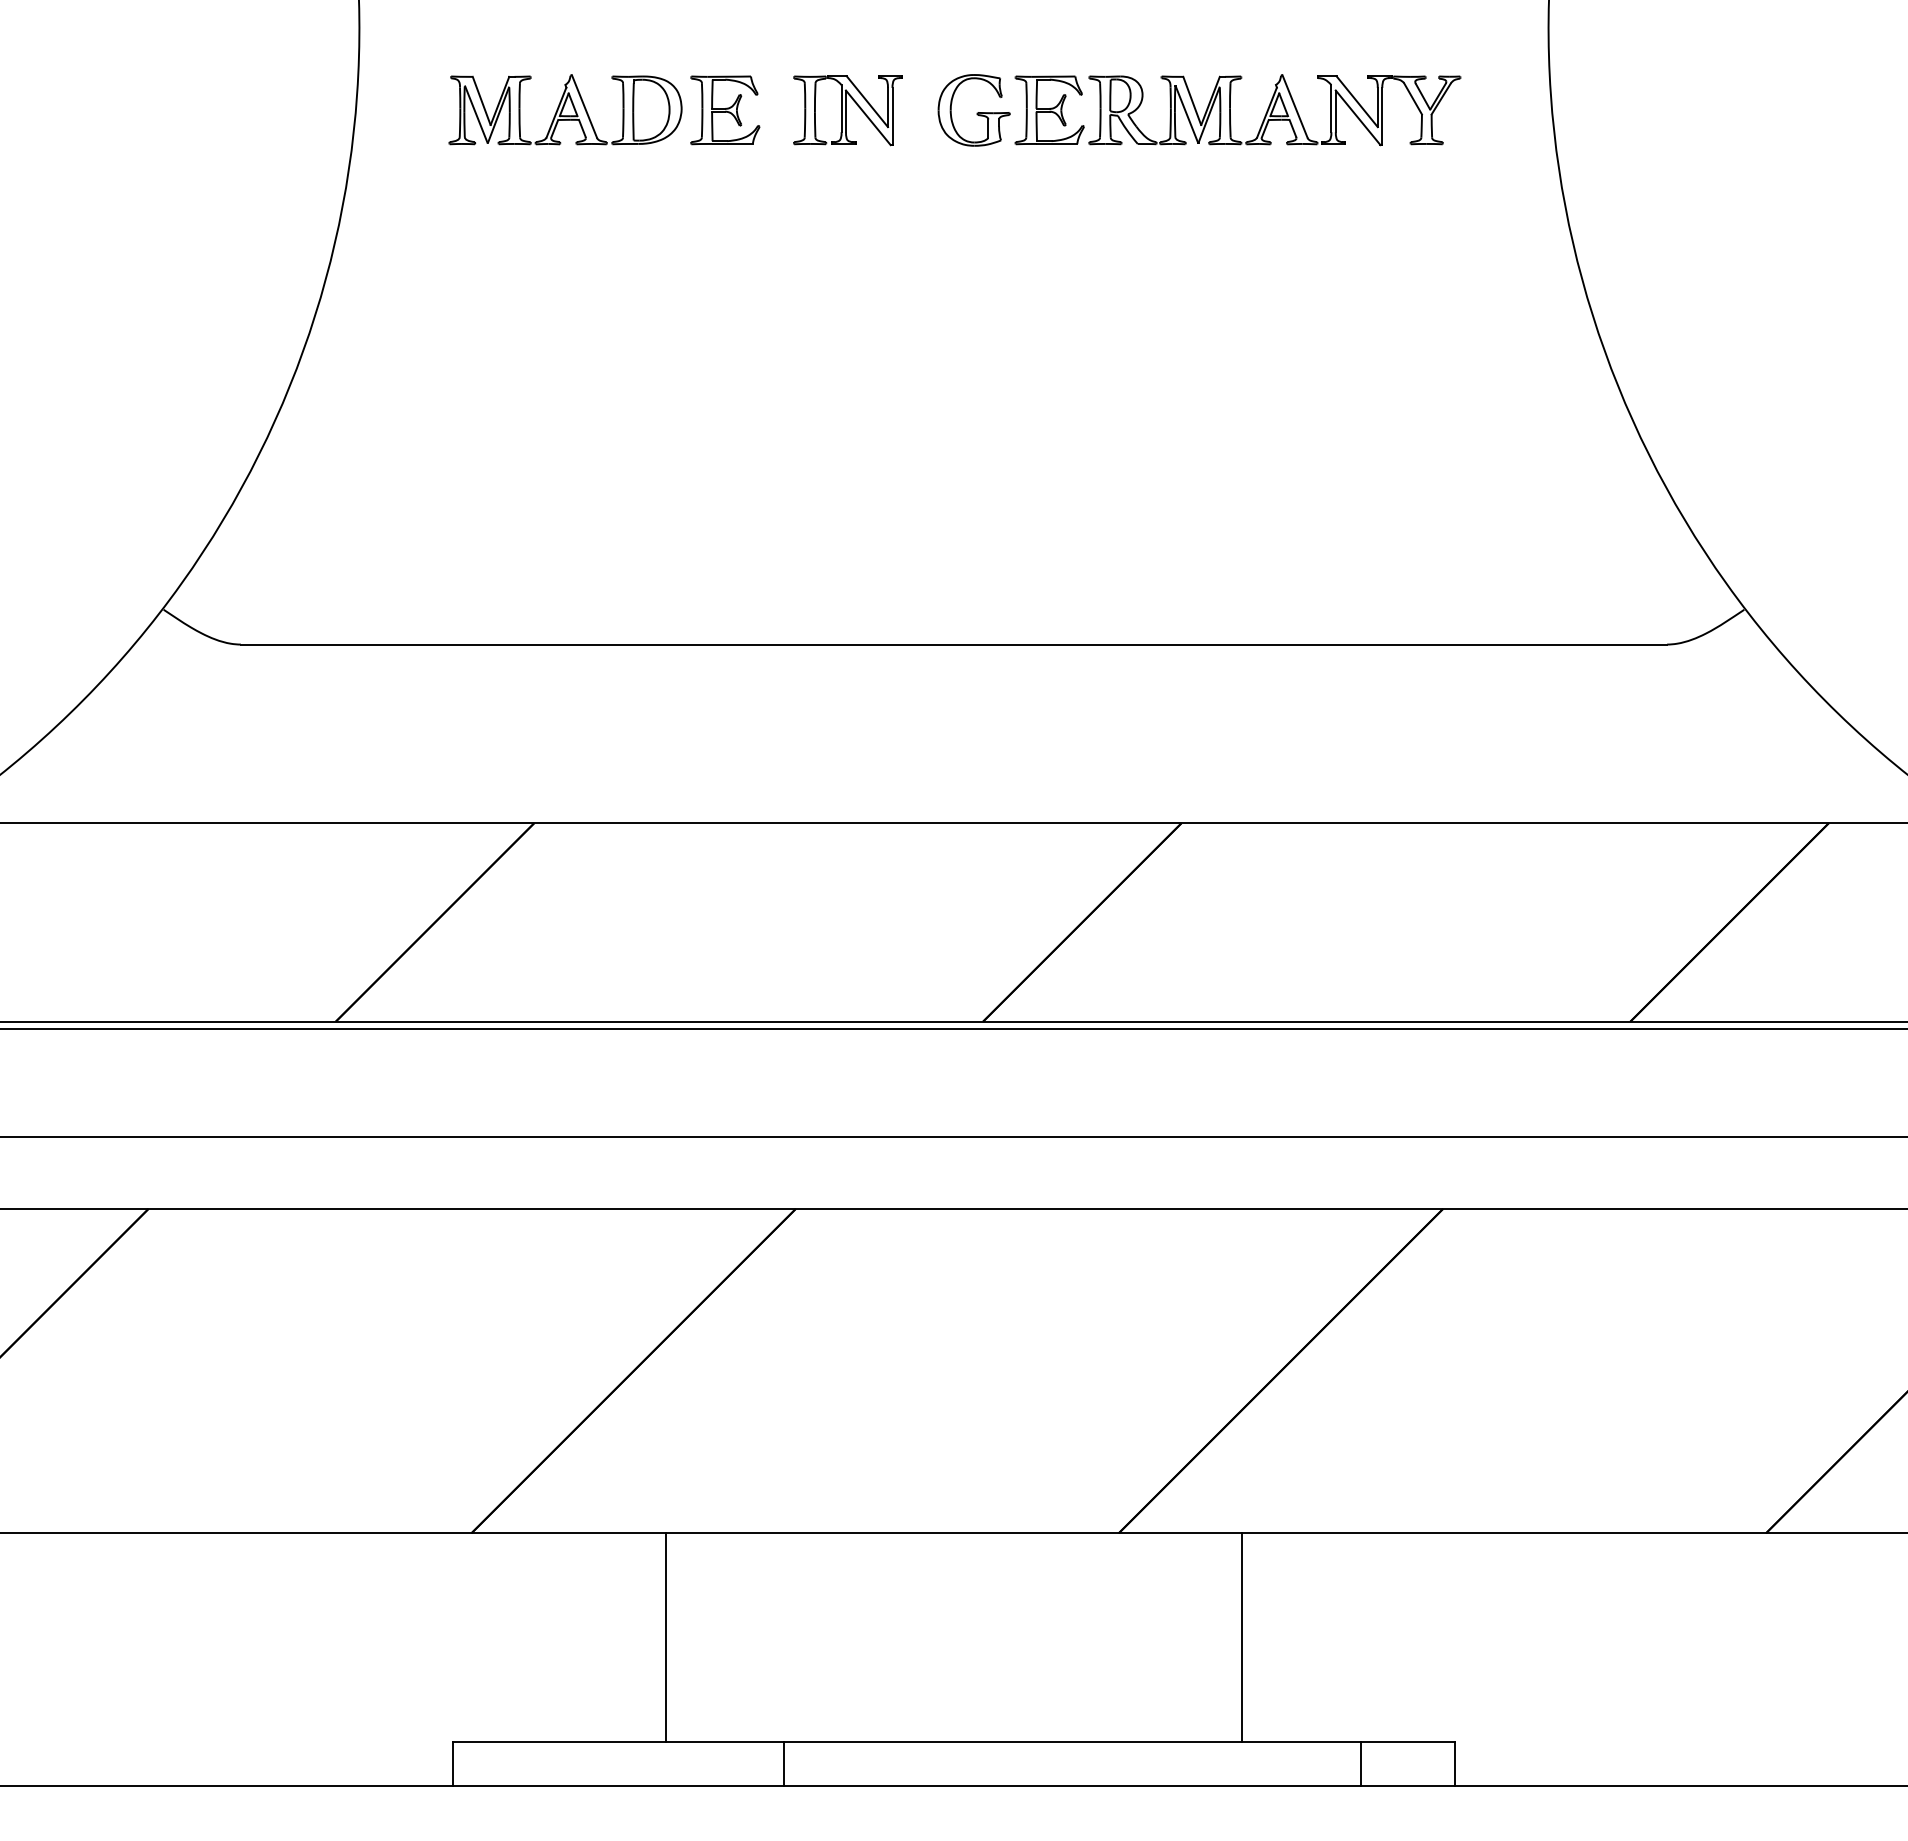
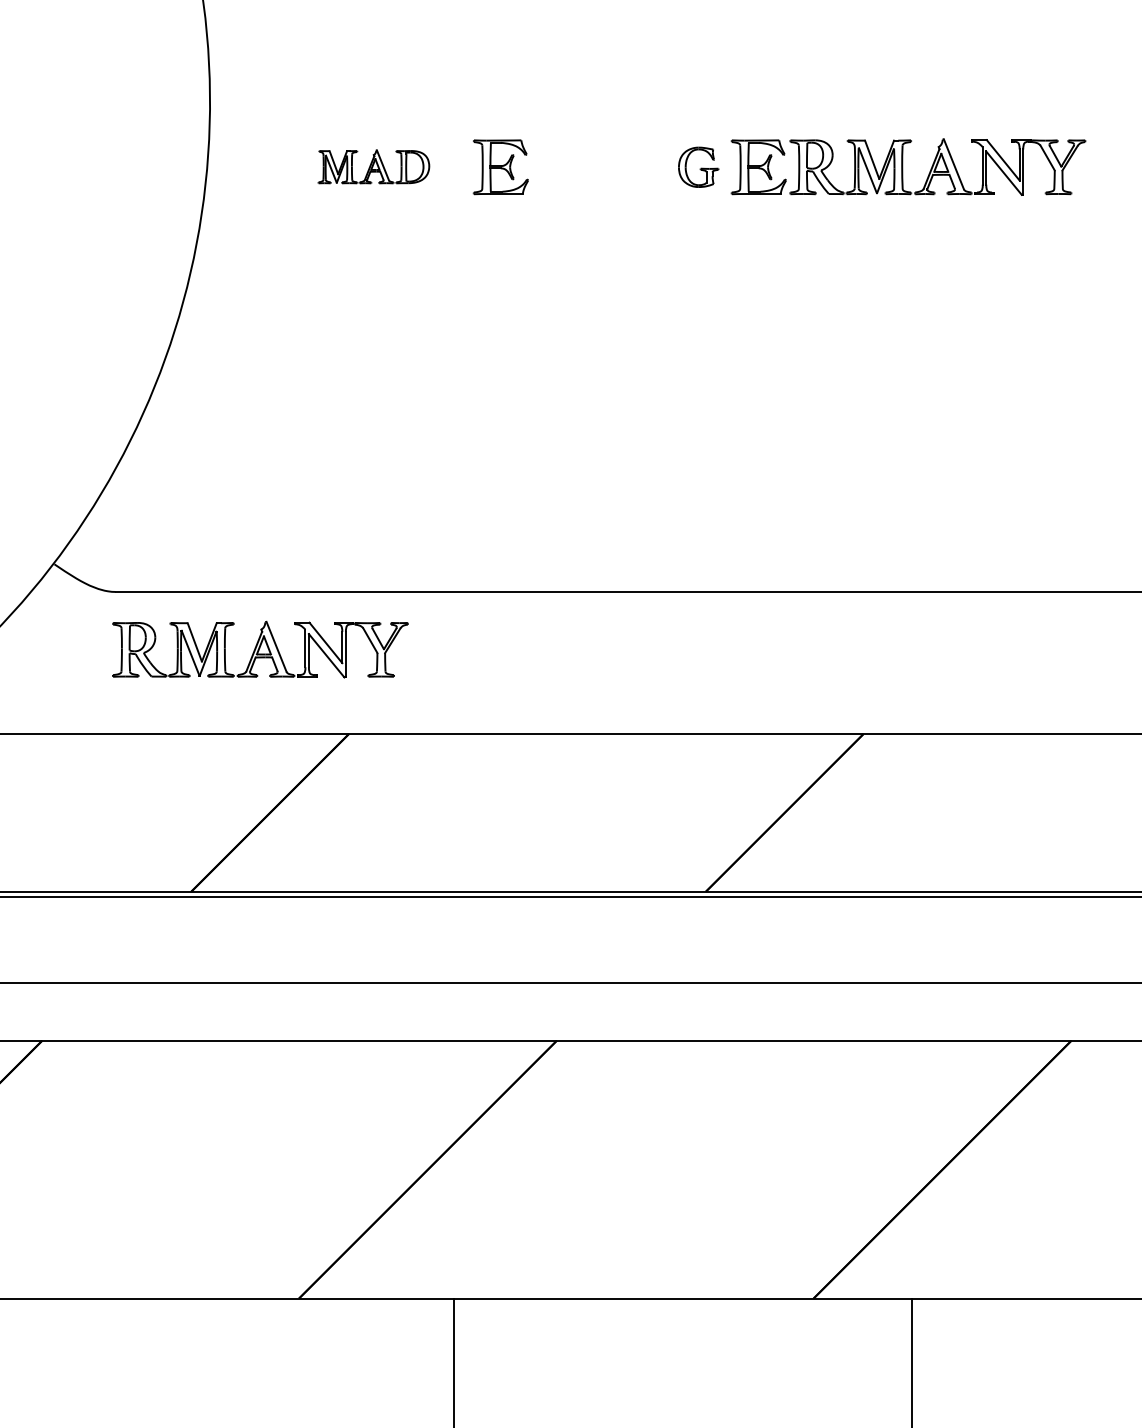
part: (565, 109) -> (373, 166), size x0.6
part: (847, 110) -> (598, 167), removed
part: (973, 110) -> (698, 167), size x0.7
part: (422, 717) -> (260, 649), added

